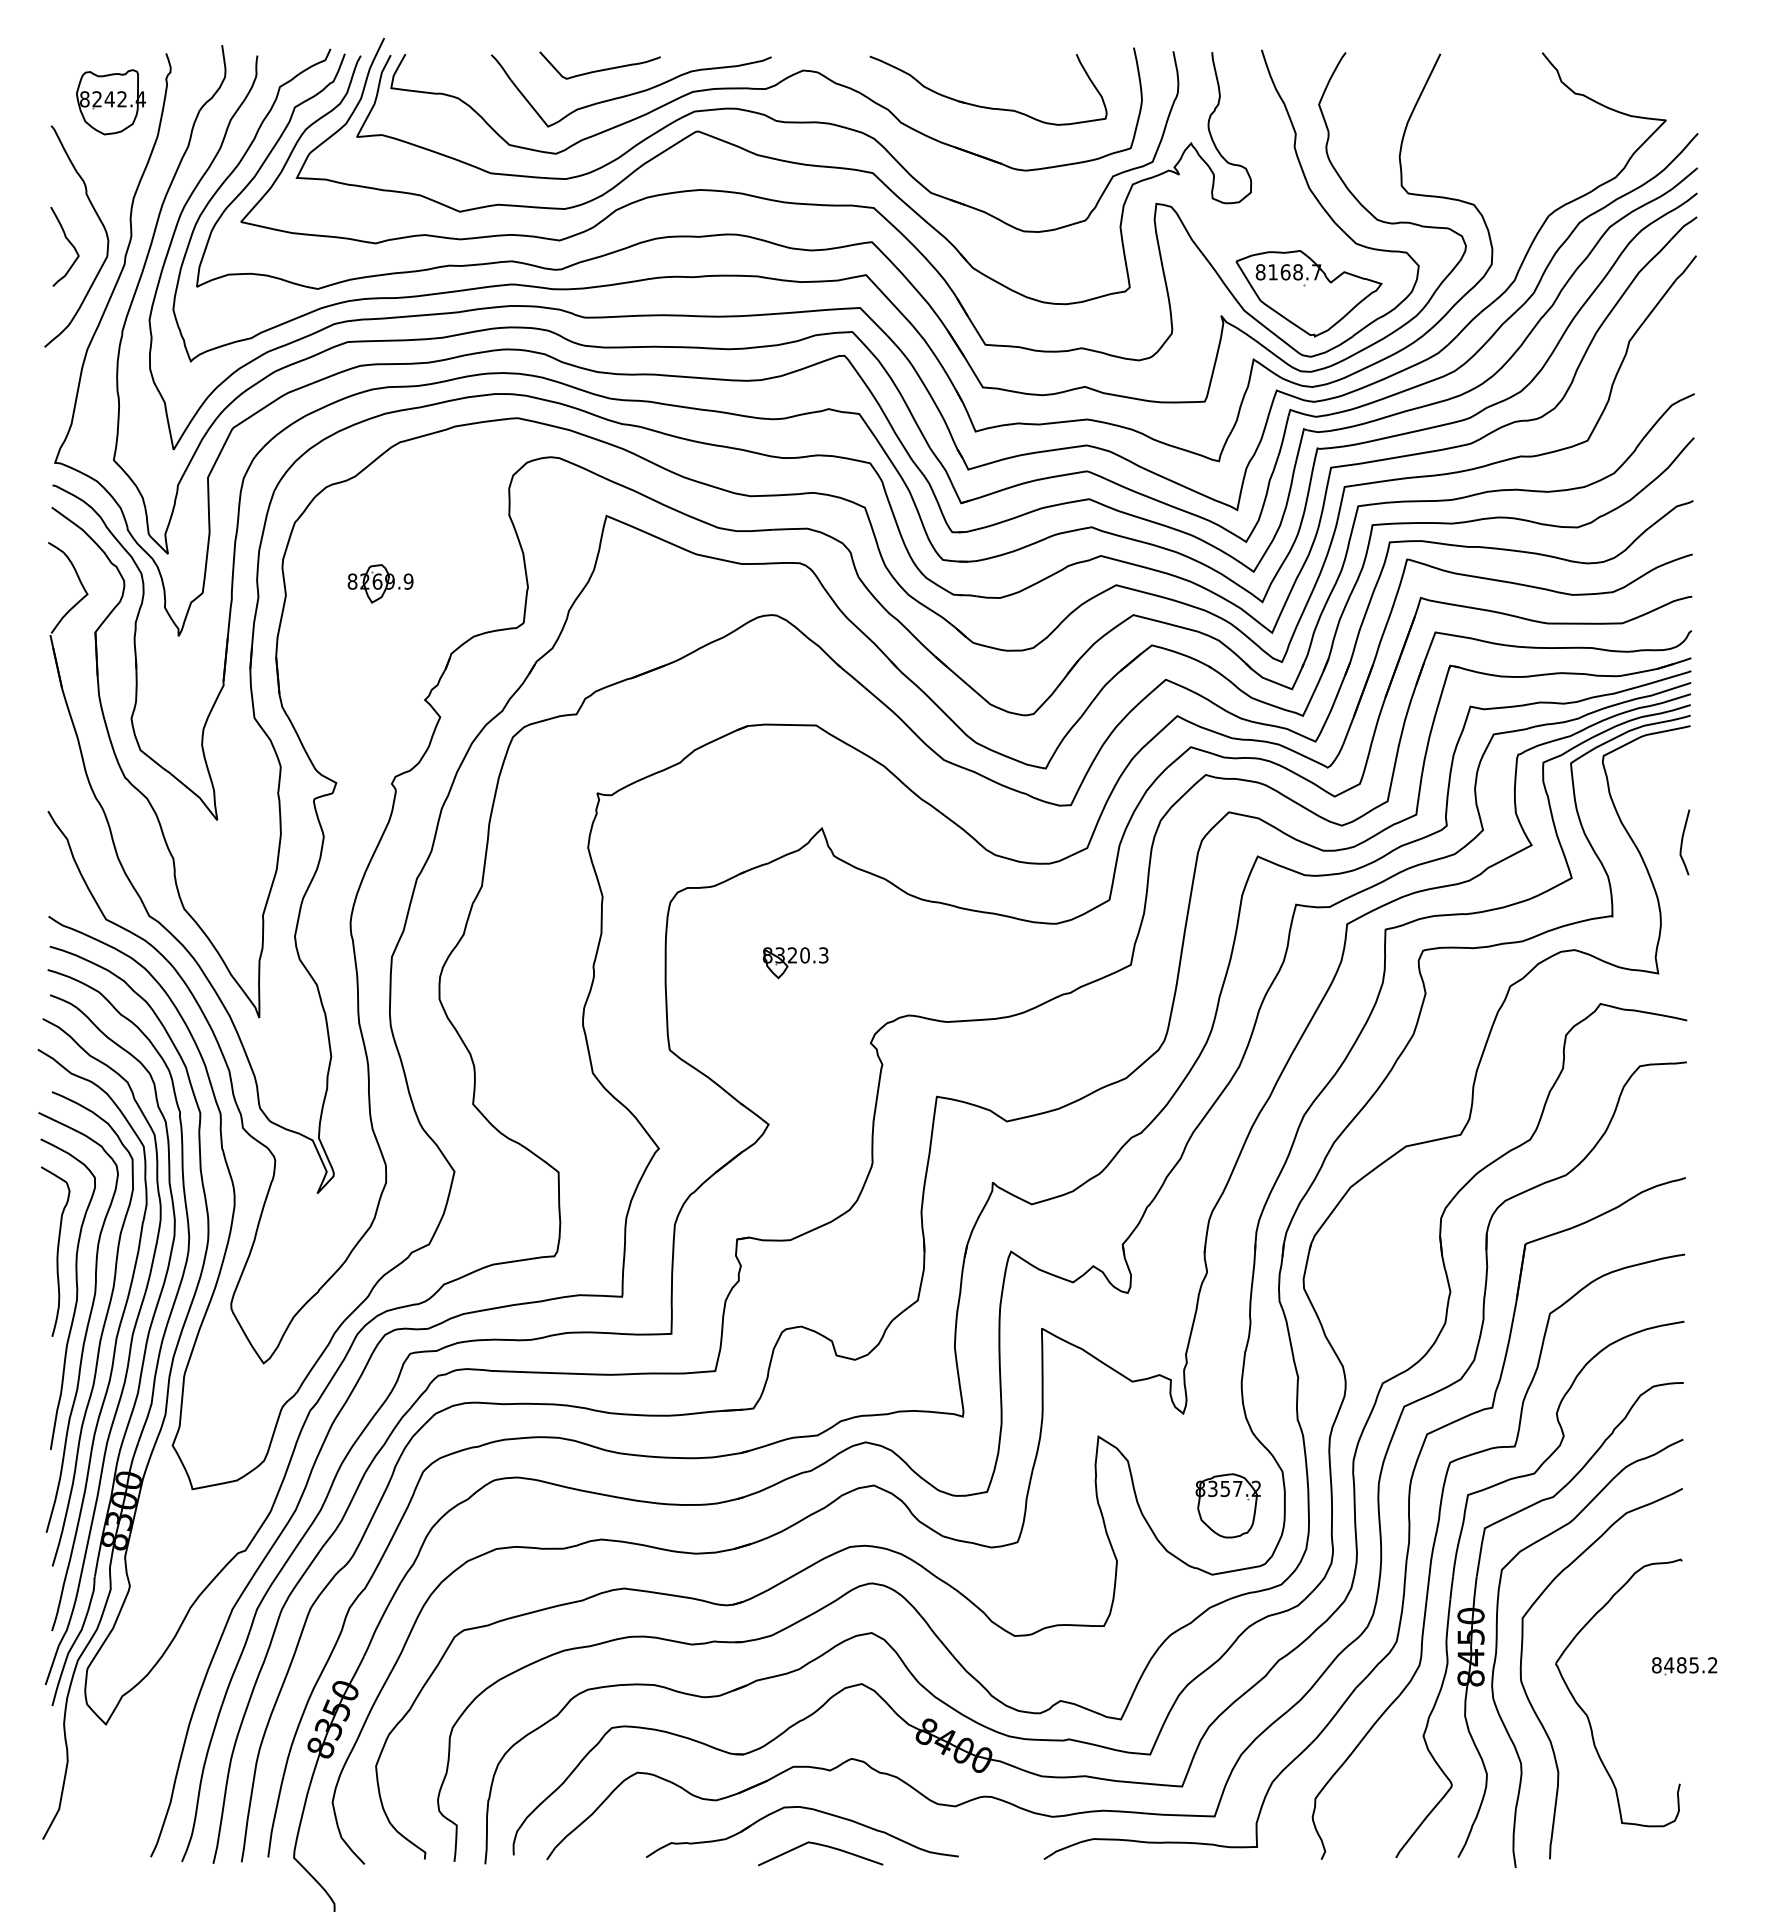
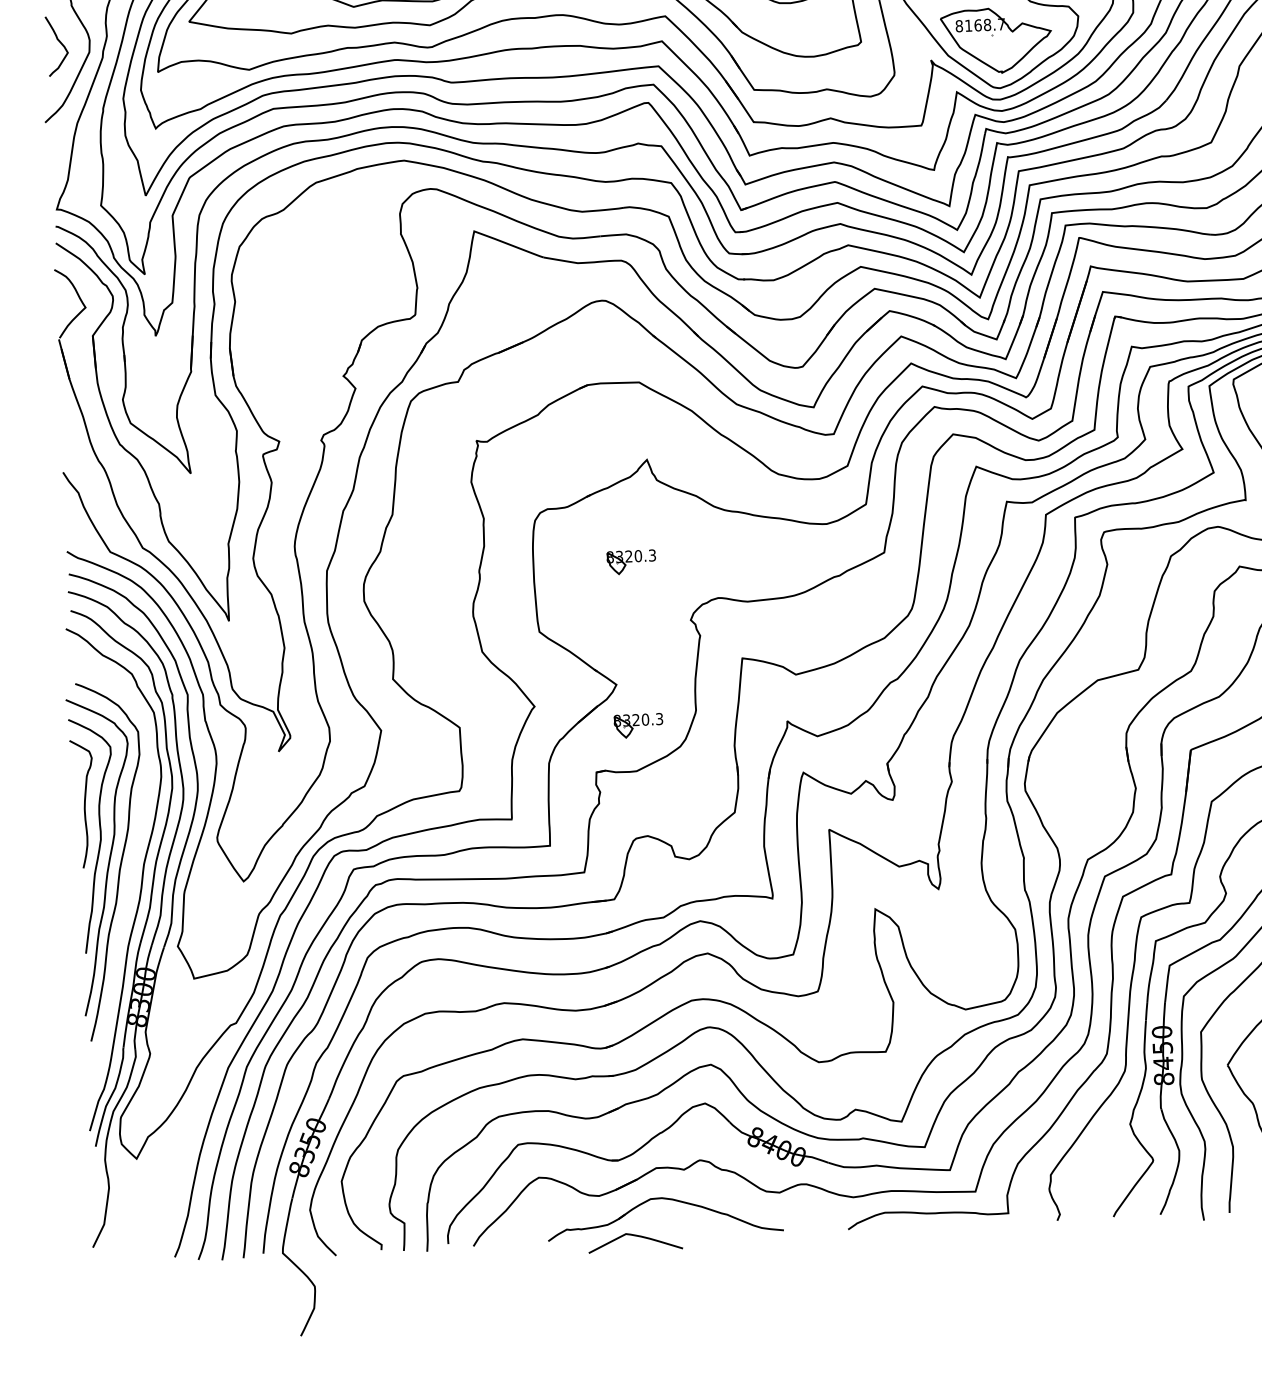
part: (380, 583) -> (306, 289), removed
part: (795, 1180) -> (638, 726), added
curve: (114, 1343) -> (130, 871), removed
part: (1227, 1505) -> (974, 956), removed
curve: (822, 1846) -> (636, 1236), moved

